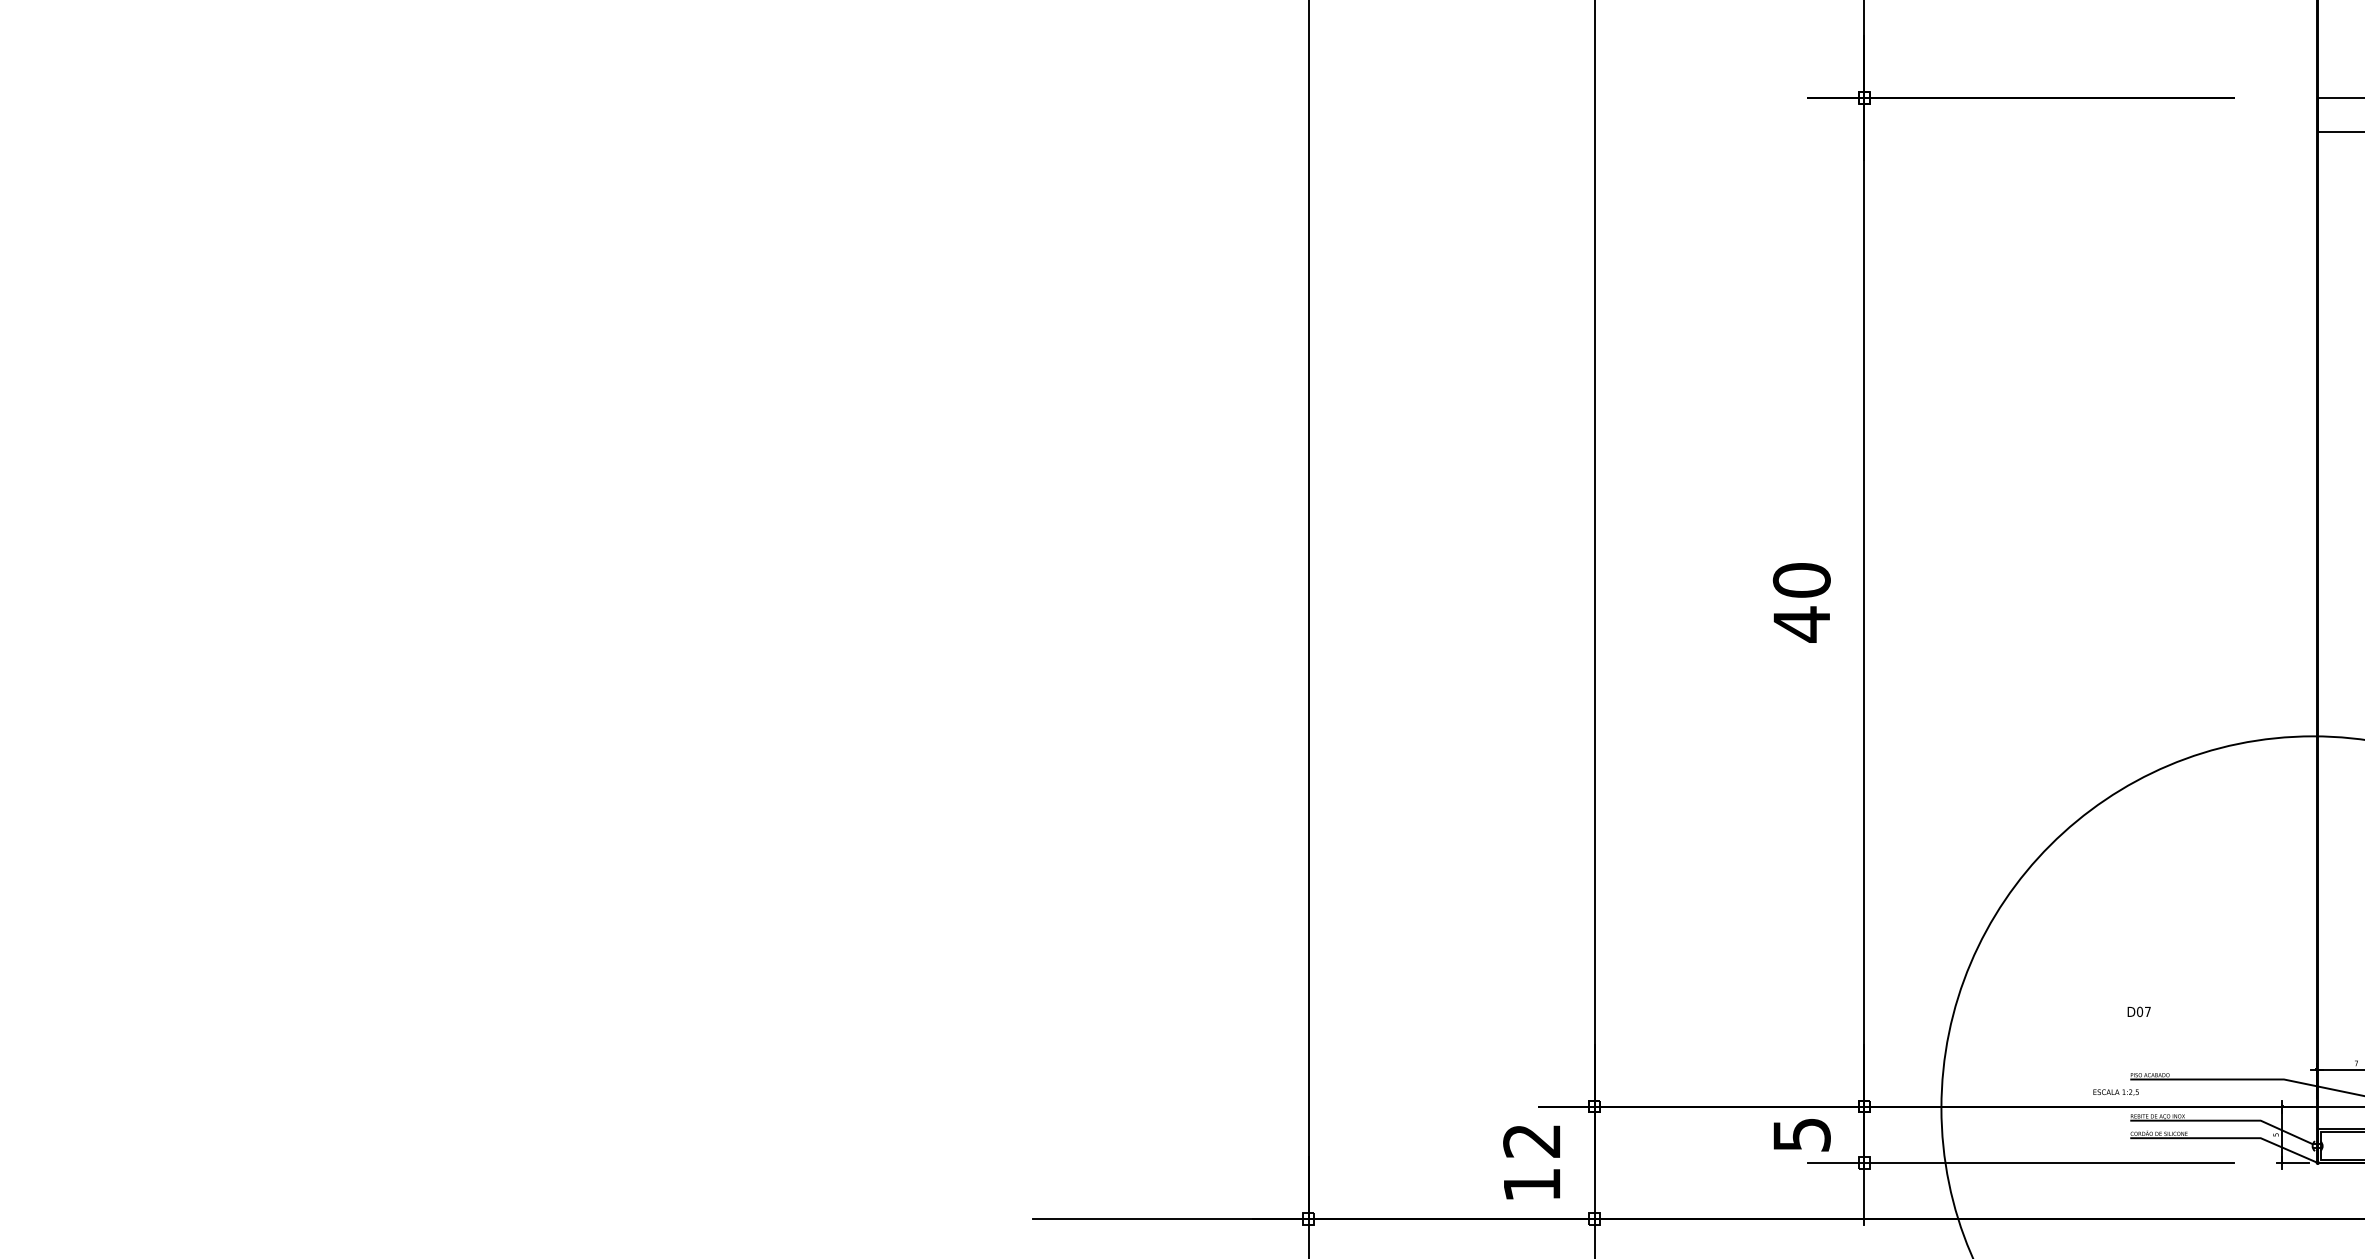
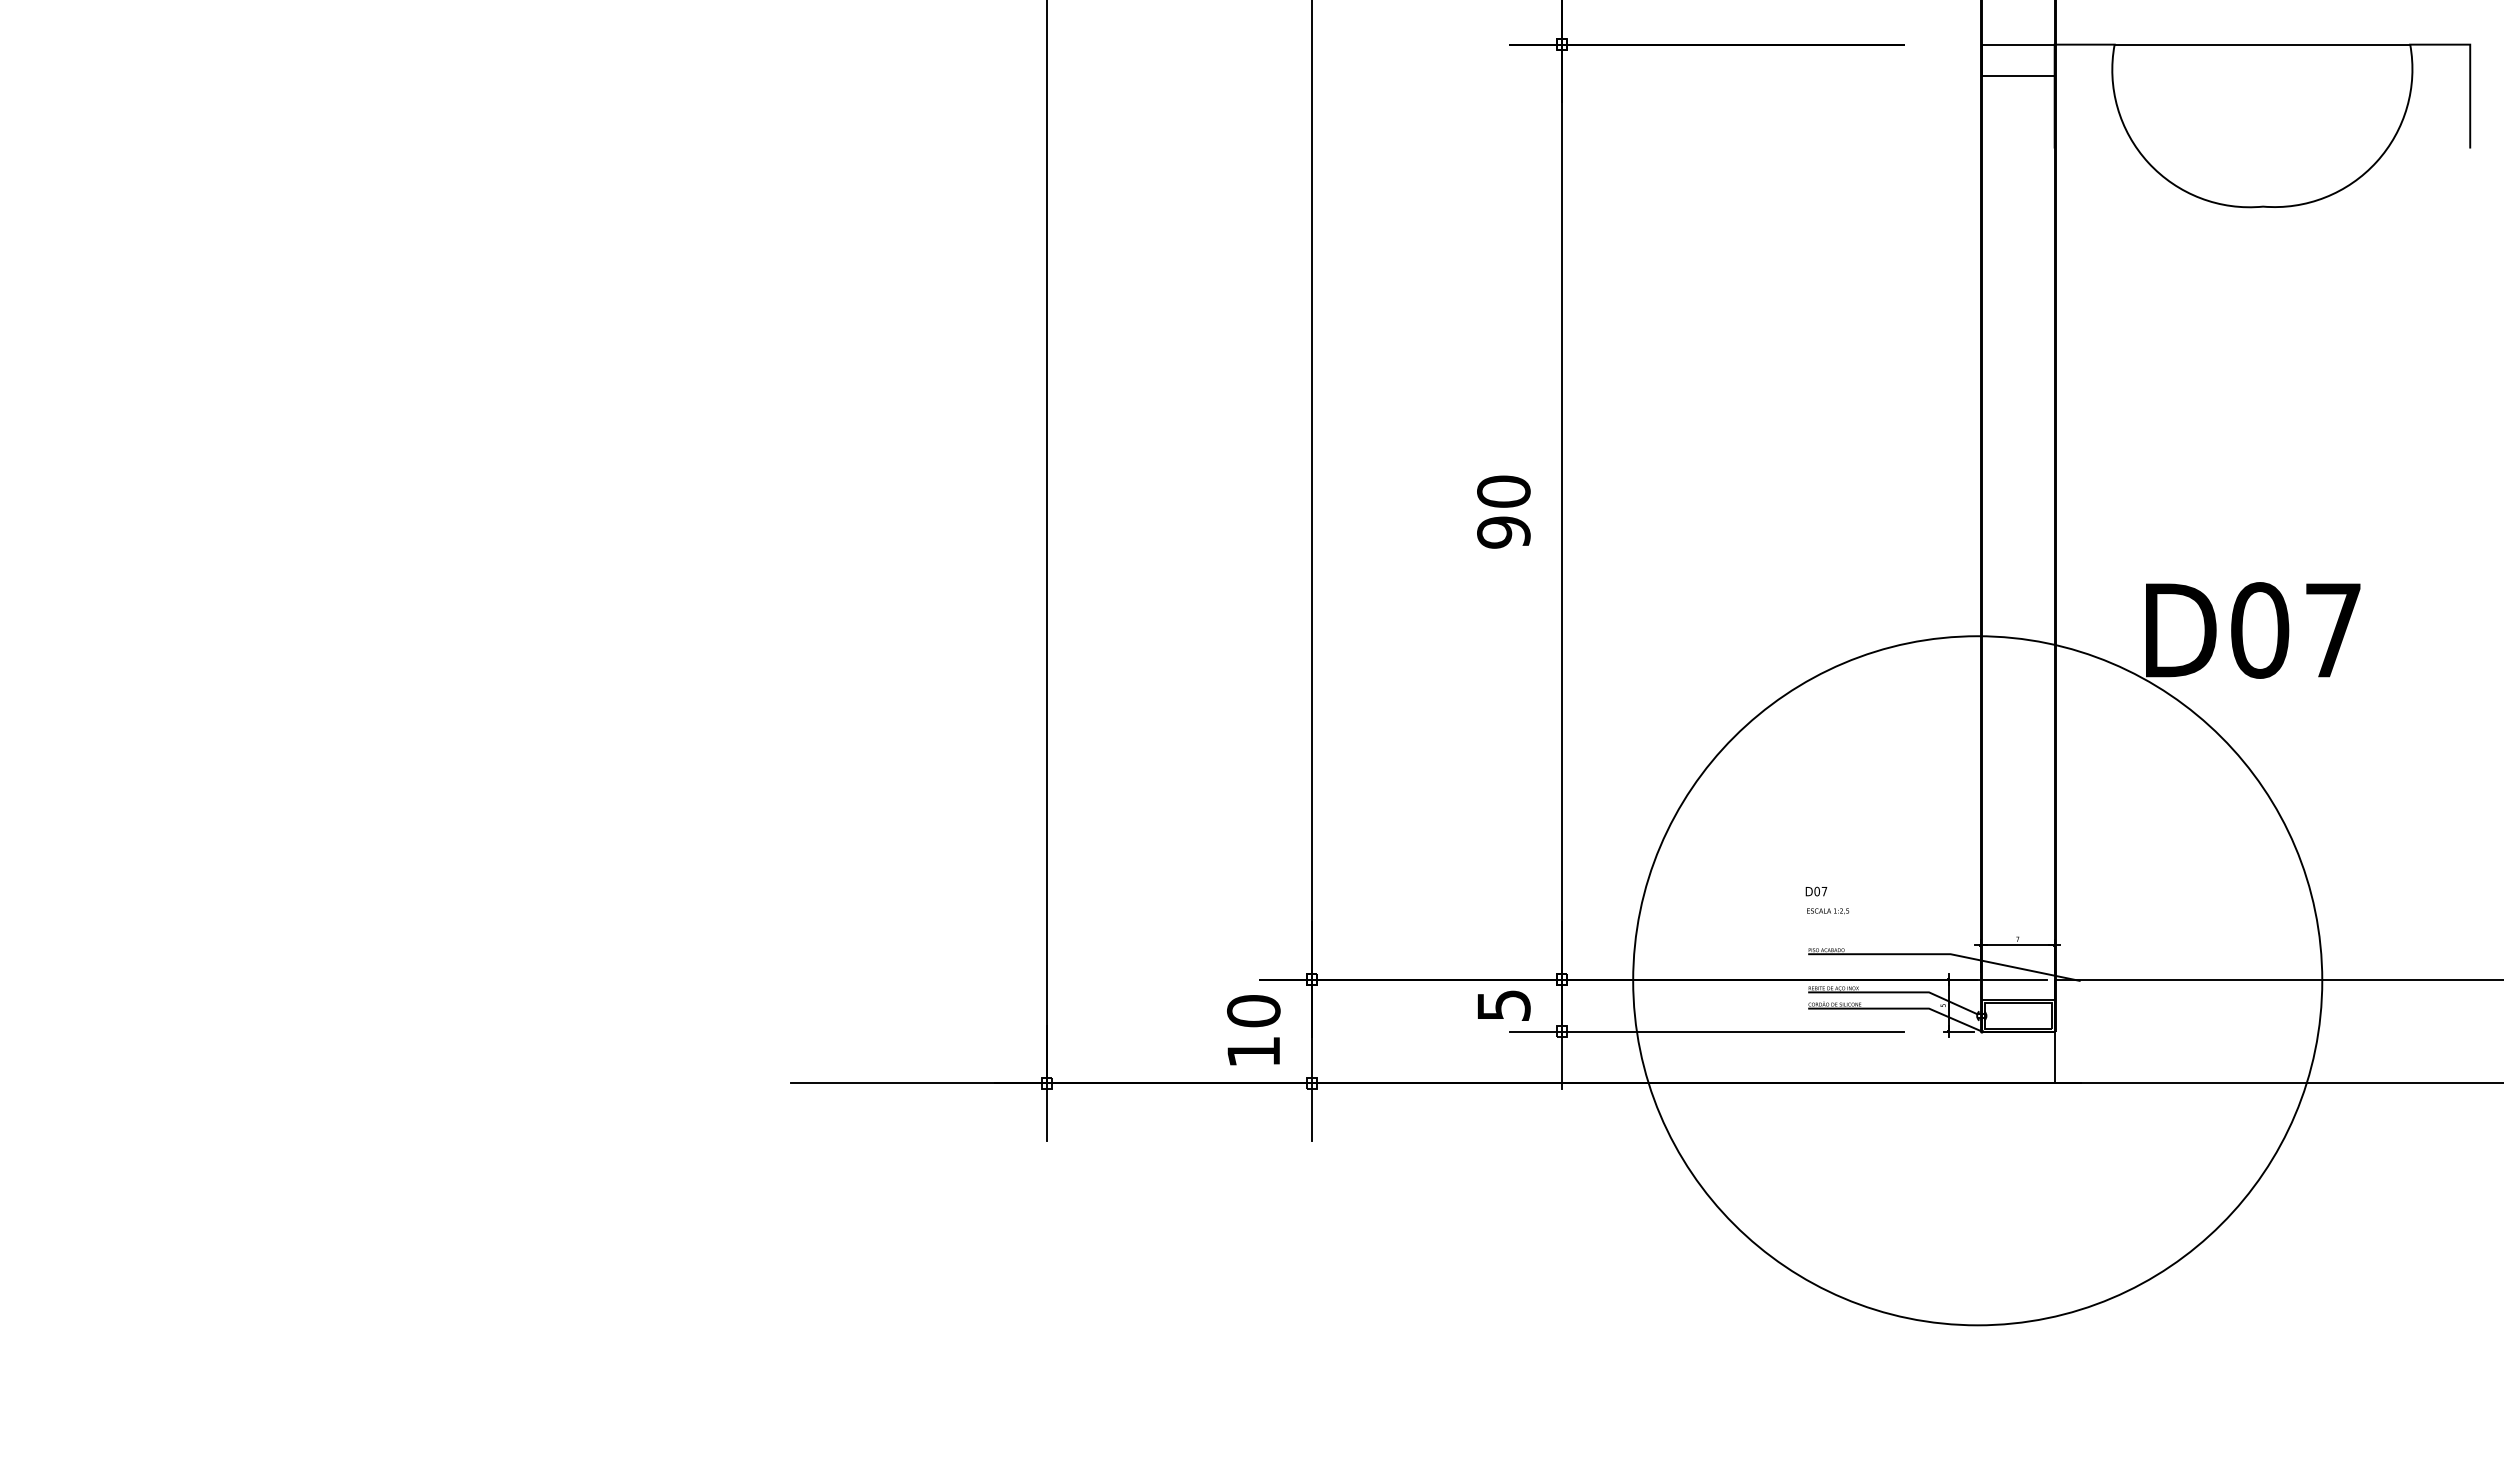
text: (1801, 624) -> (1503, 532), 40 -> 90
text: (2116, 1092) -> (1828, 911), moved
text: (1531, 1141) -> (1253, 1011), 12 -> 10

